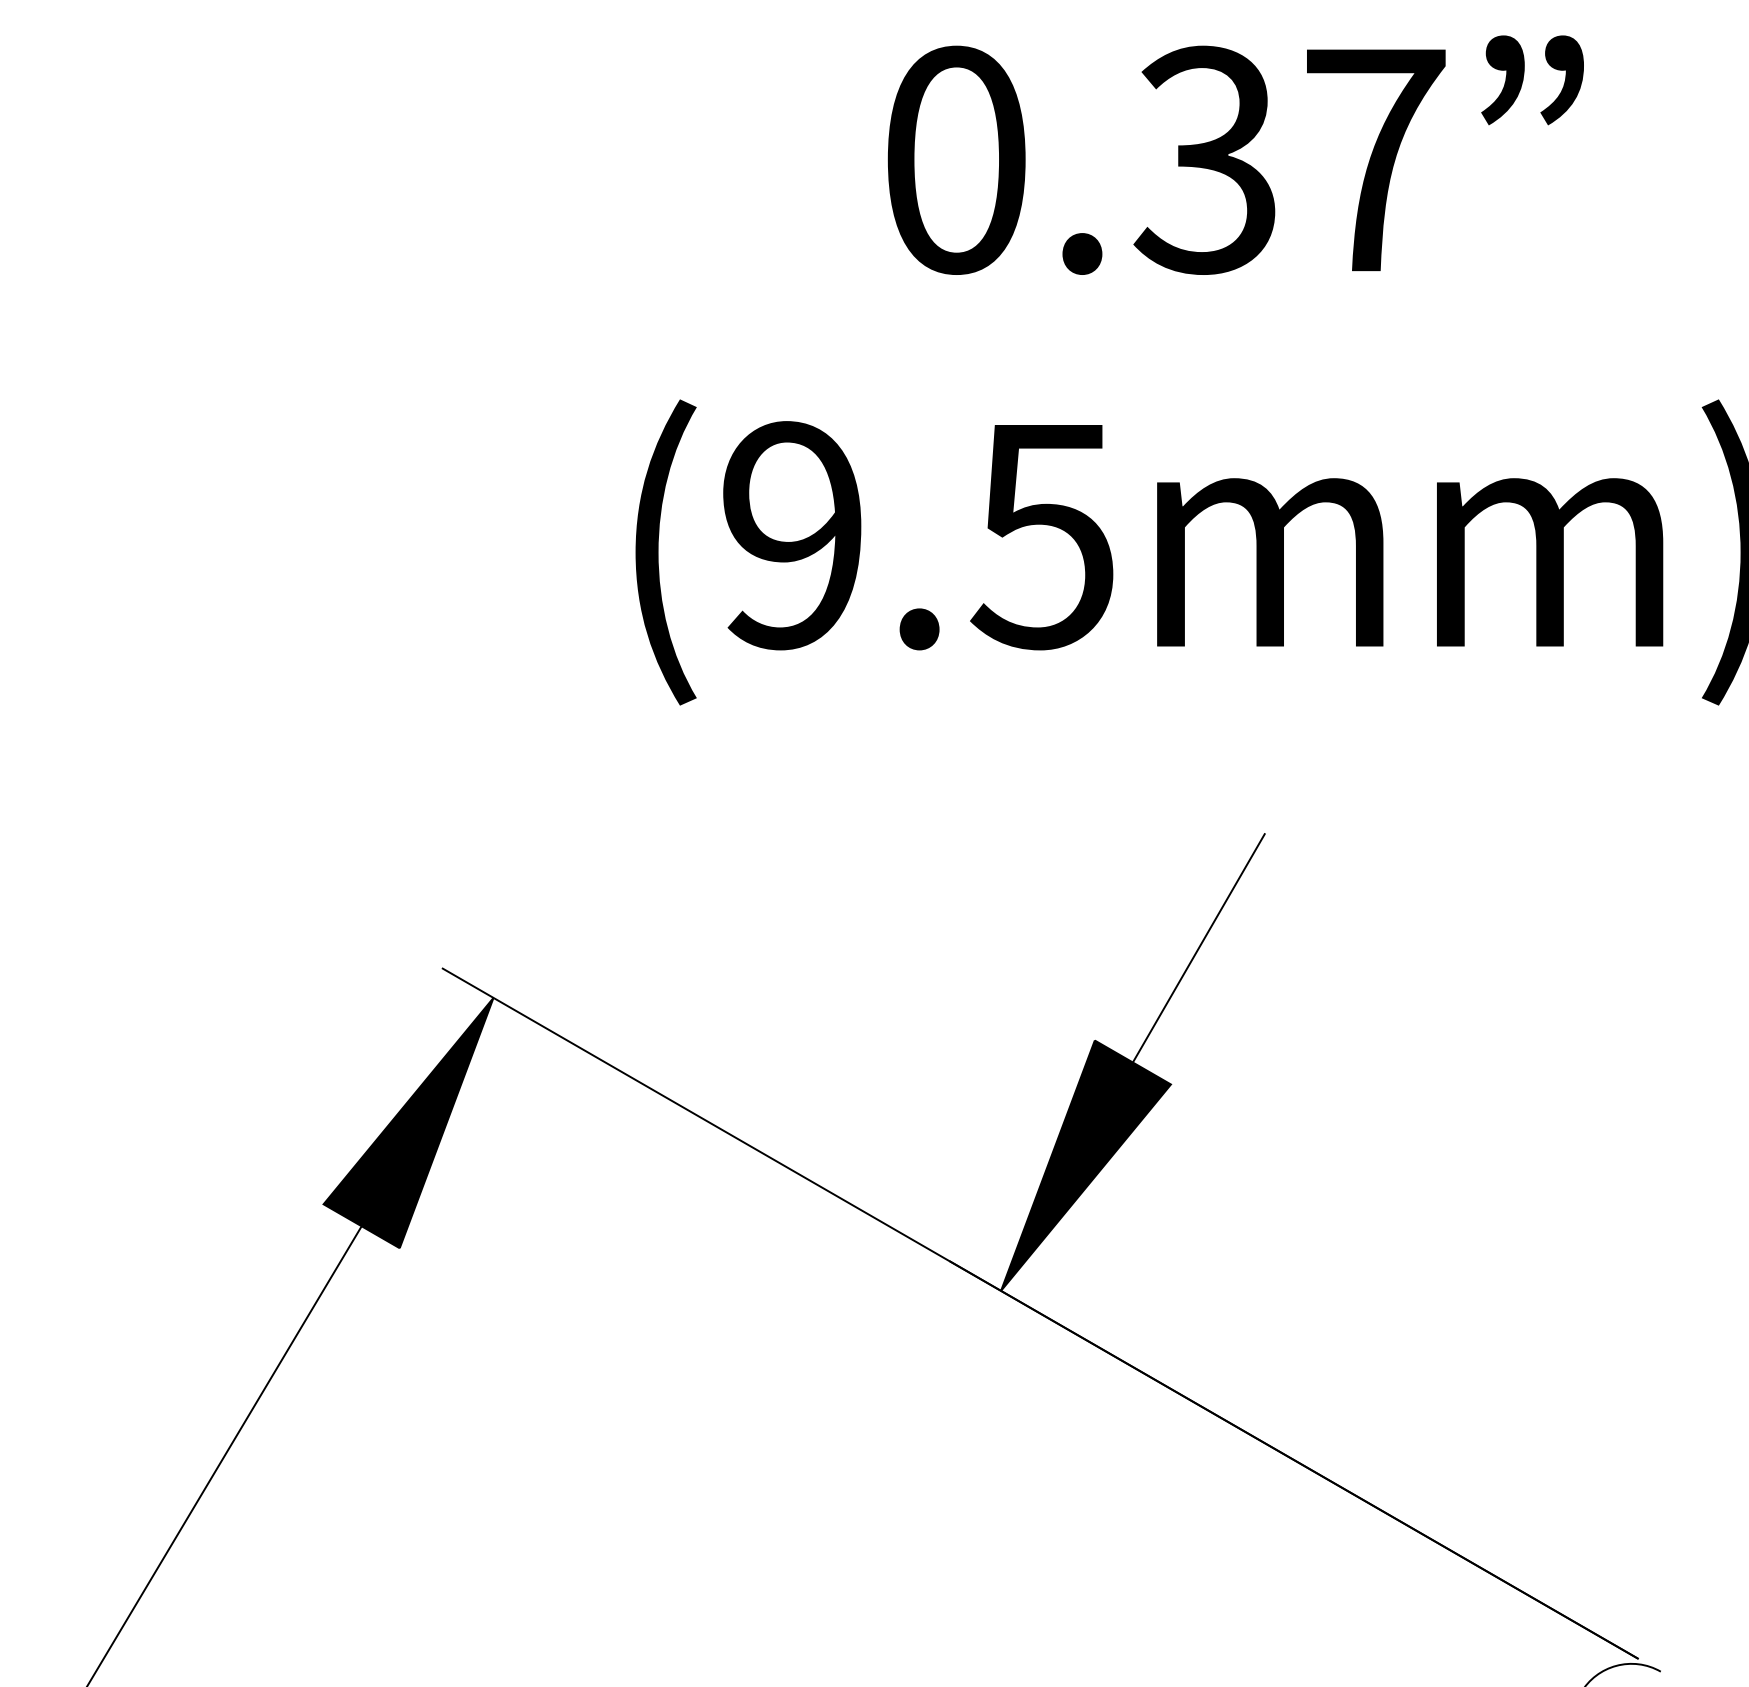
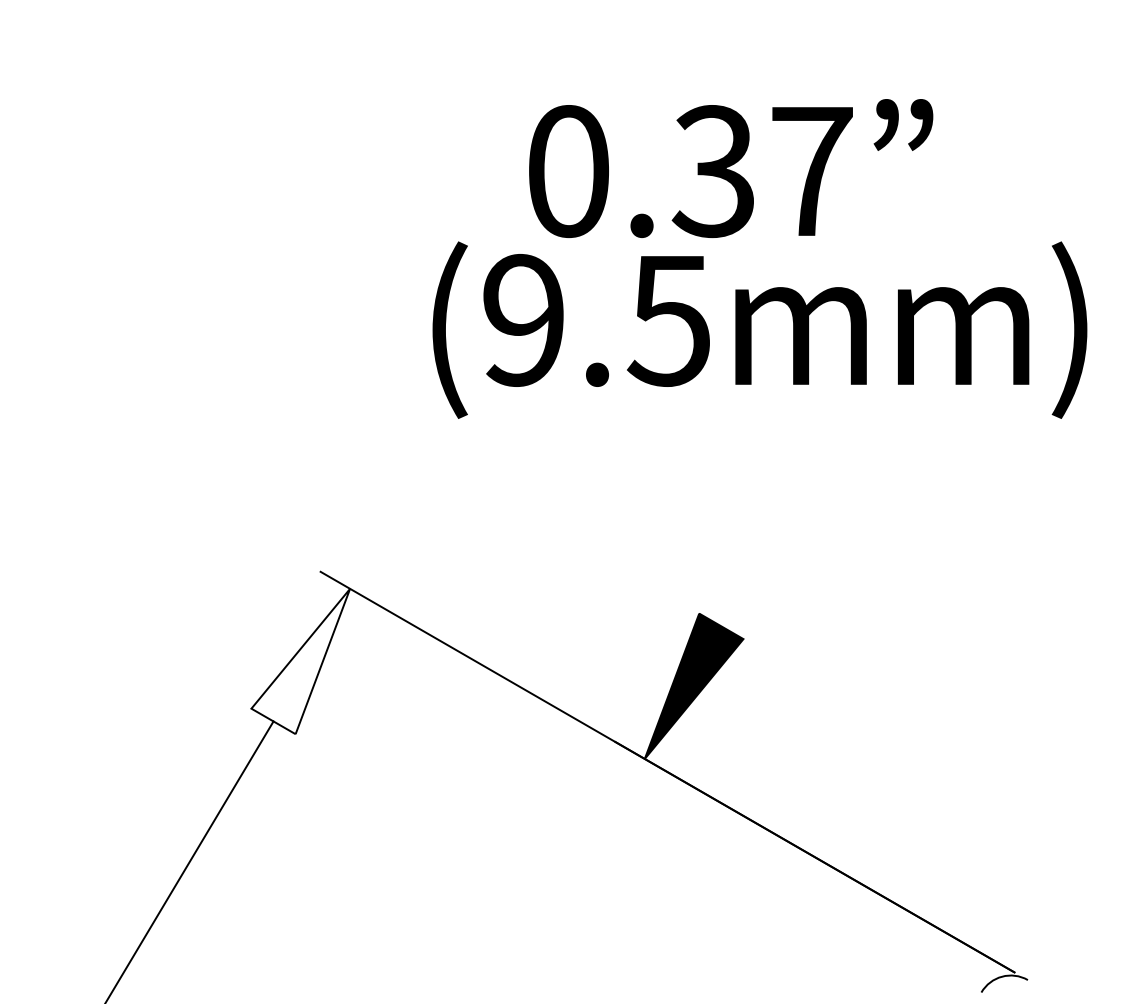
text: (1236, 155) -> (731, 168), moved
line: (1198, 947) -> (759, 559), removed
fill: (408, 1123) -> (300, 661), removed

